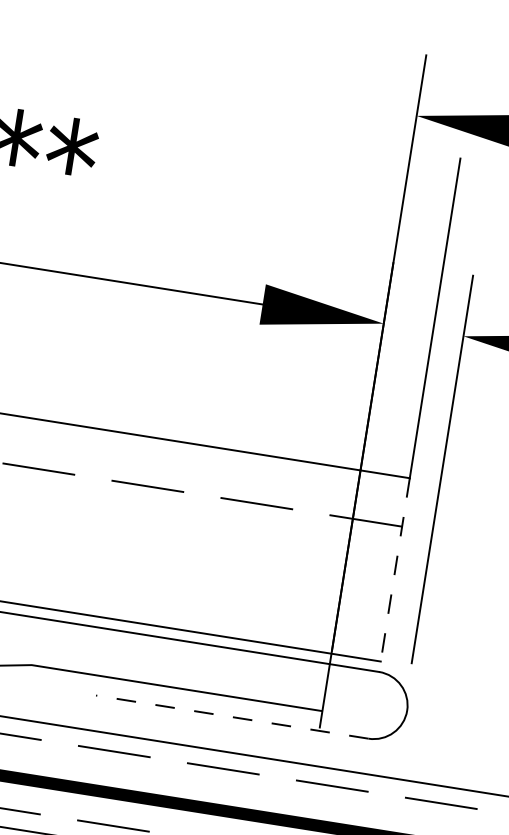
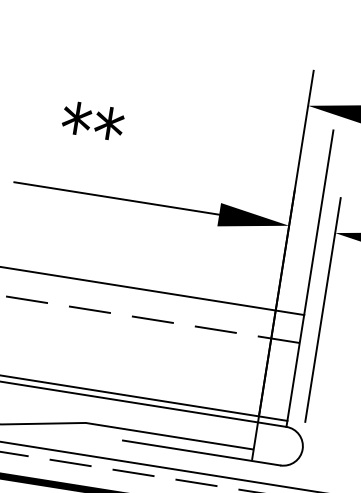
line: (394, 574) -> (295, 370), dashed -> solid
line: (232, 716) -> (201, 452), dashed -> solid

